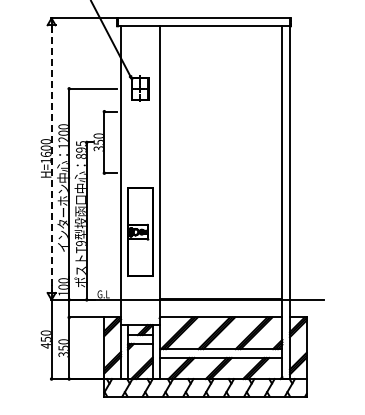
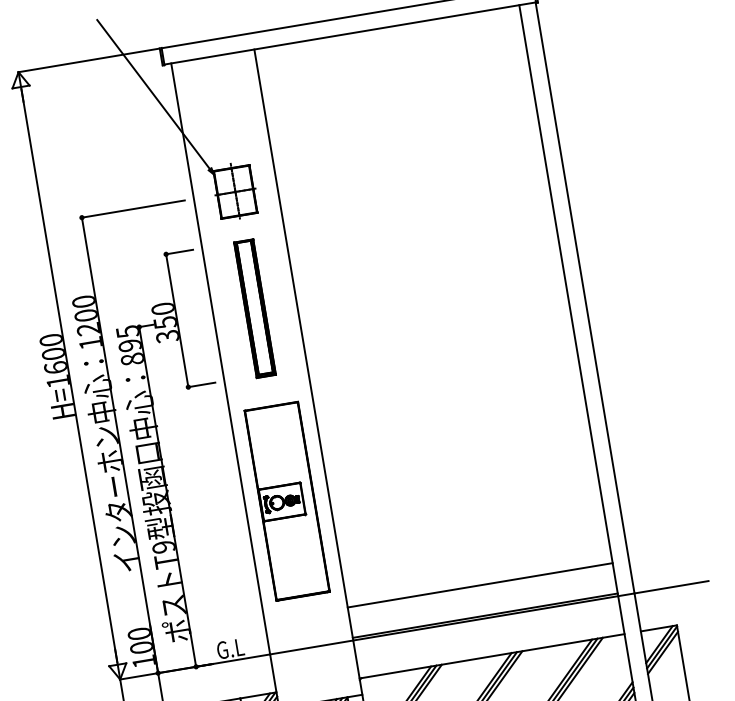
part: (140, 142) -> (255, 307), added
line: (51, 159) -> (69, 376), dashed -> solid
line: (220, 284) -> (479, 585), added

